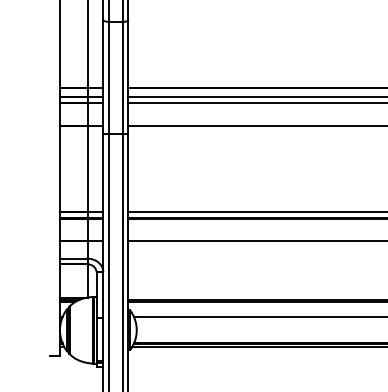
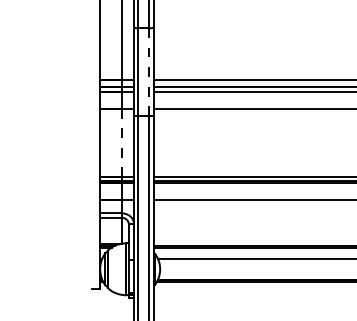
line: (123, 78) -> (149, 72), solid -> dashed
line: (87, 169) -> (121, 143), solid -> dashed

